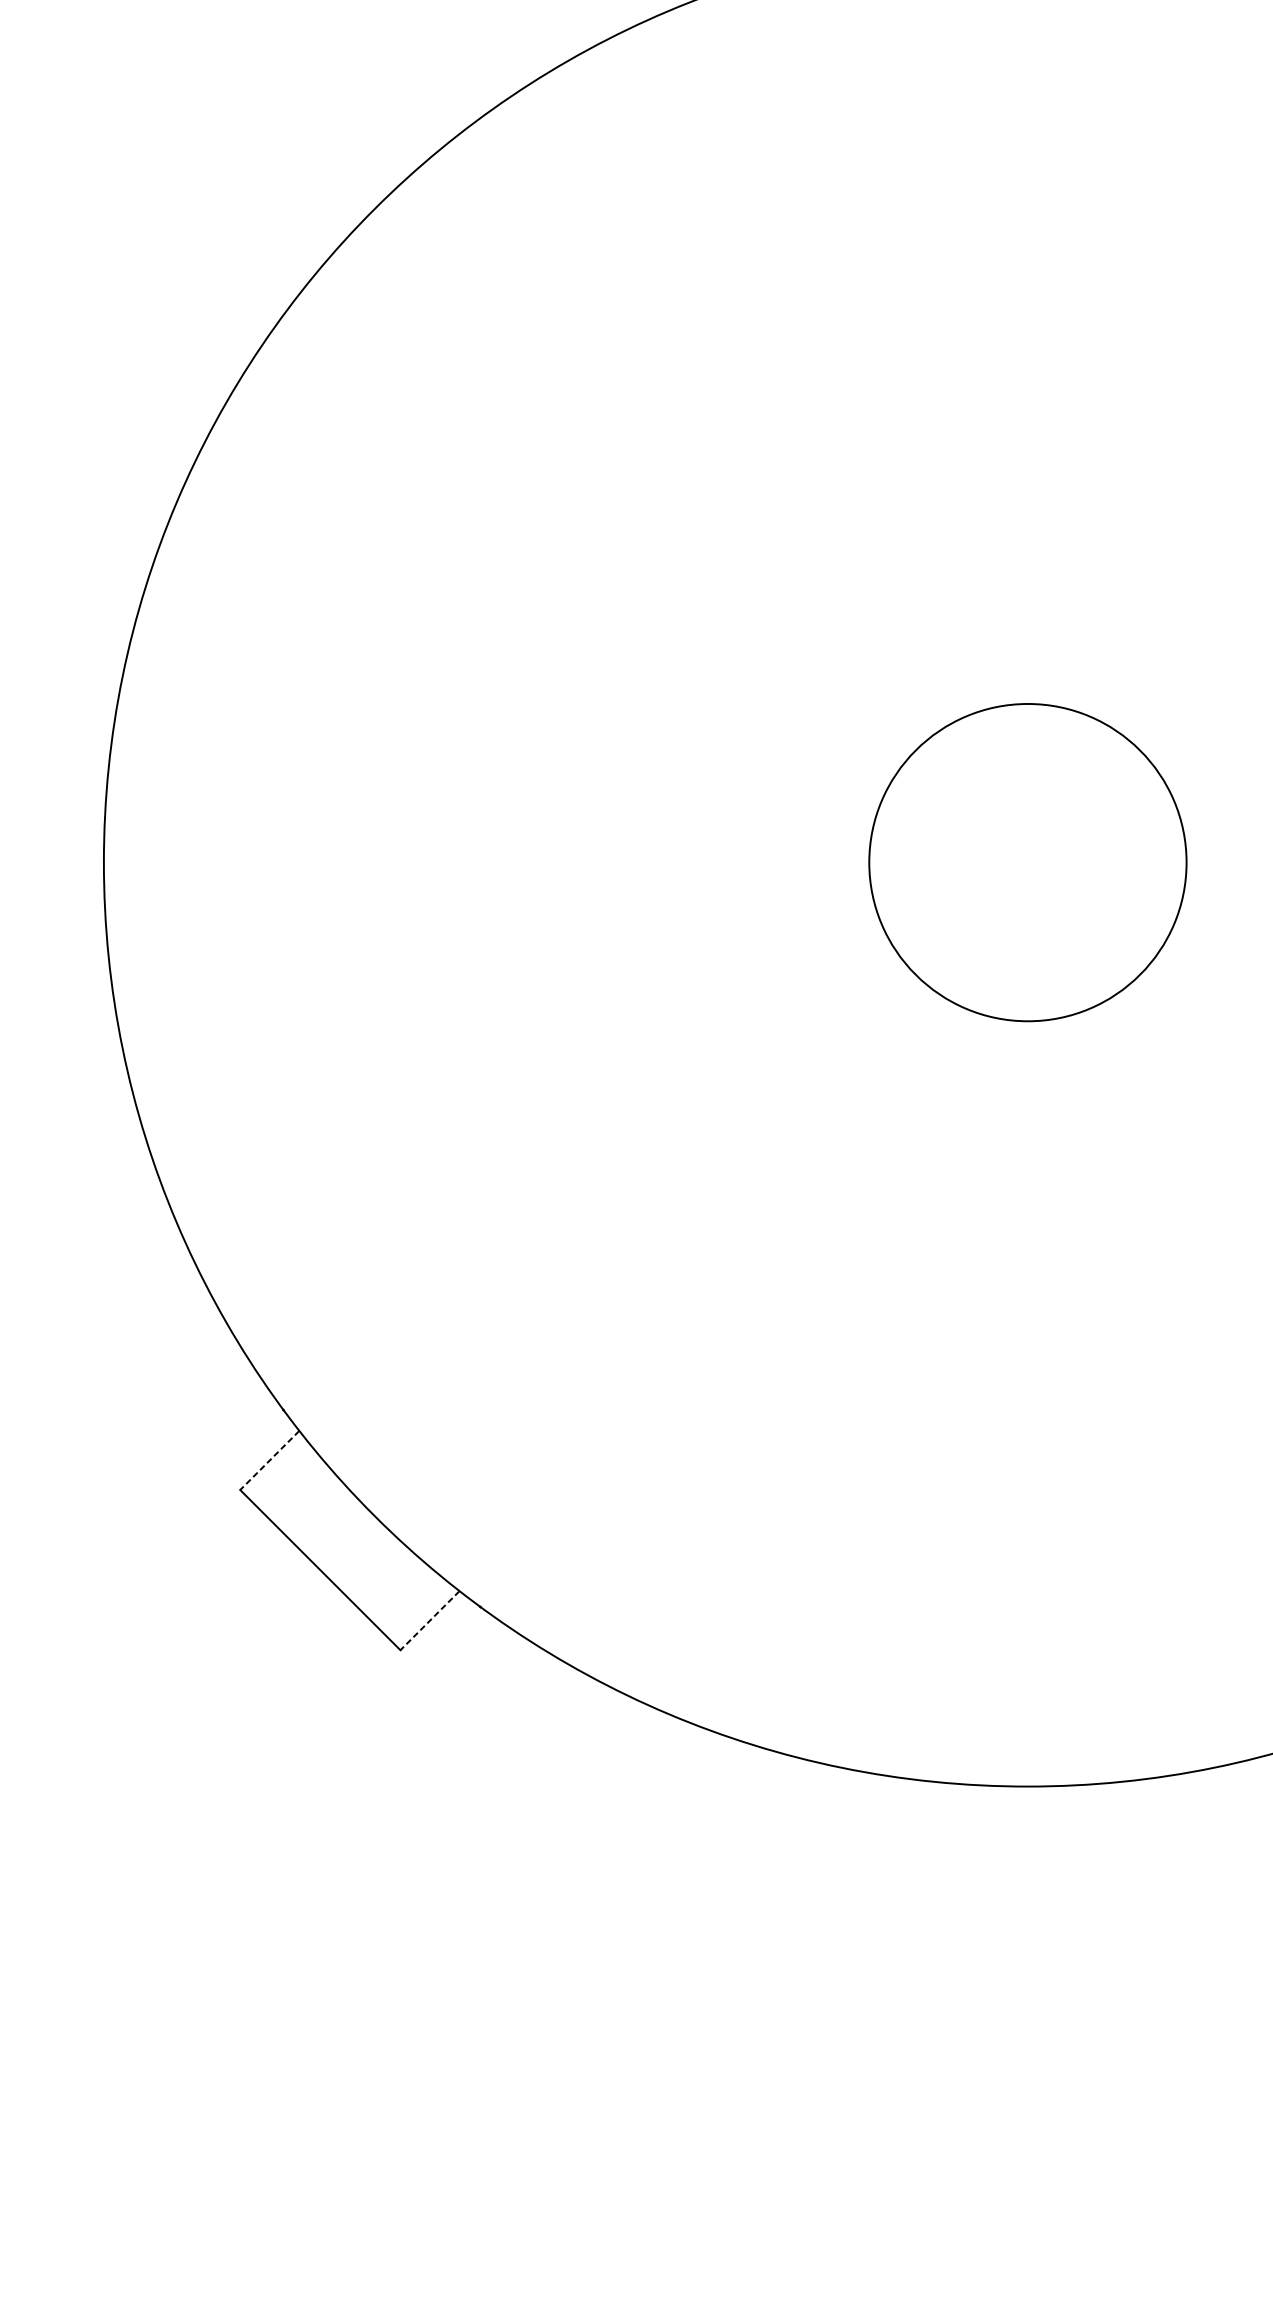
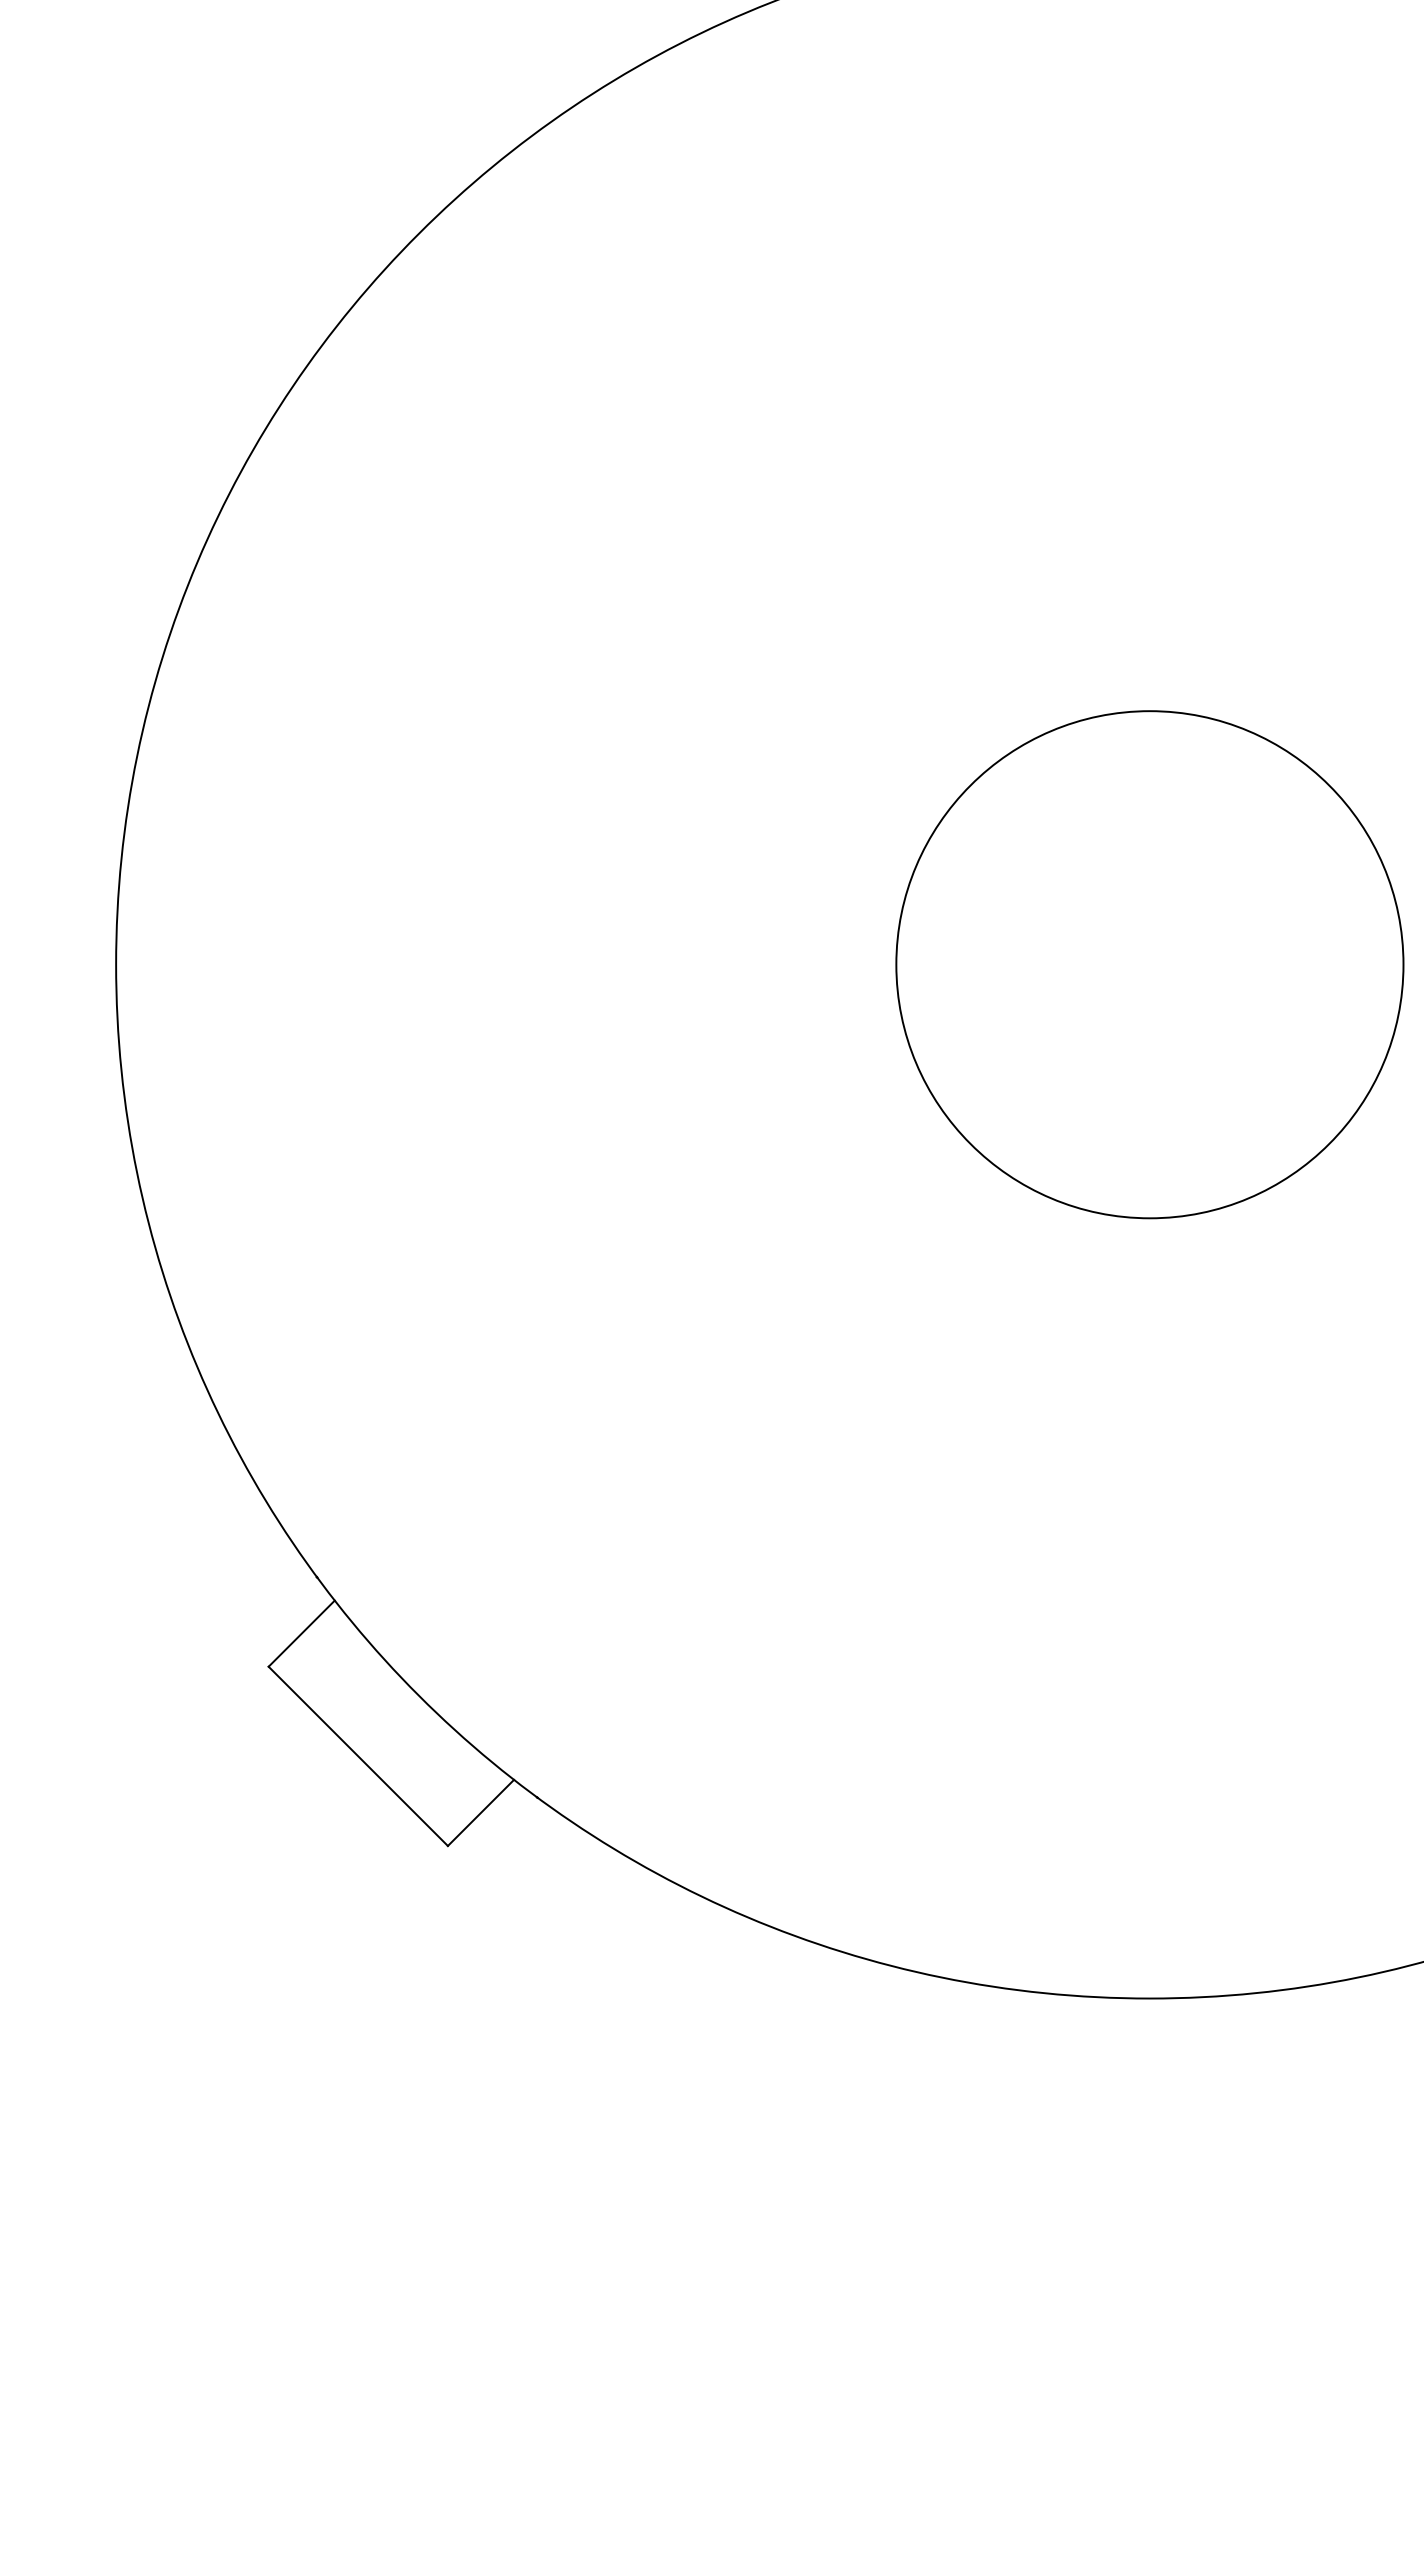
circle: (1027, 862) -> (1149, 964), size x1.43
line: (269, 1460) -> (301, 1633), dashed -> solid
line: (429, 1620) -> (480, 1812), dashed -> solid

